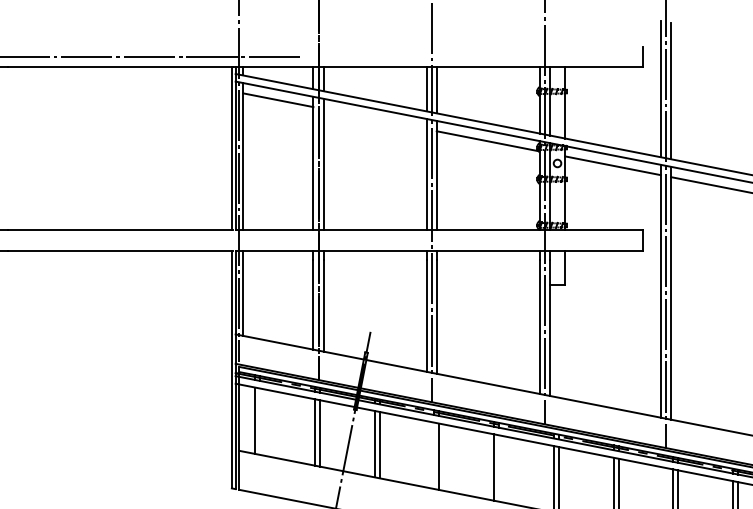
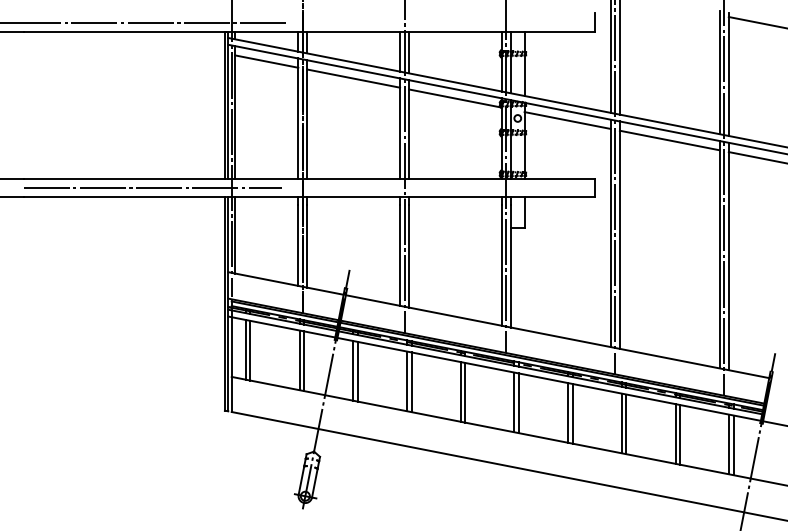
line: (374, 119) -> (353, 78), added
line: (151, 240) -> (152, 187), added
line: (260, 421) -> (250, 350), added
line: (434, 455) -> (407, 381), added
line: (499, 468) -> (465, 392), added

